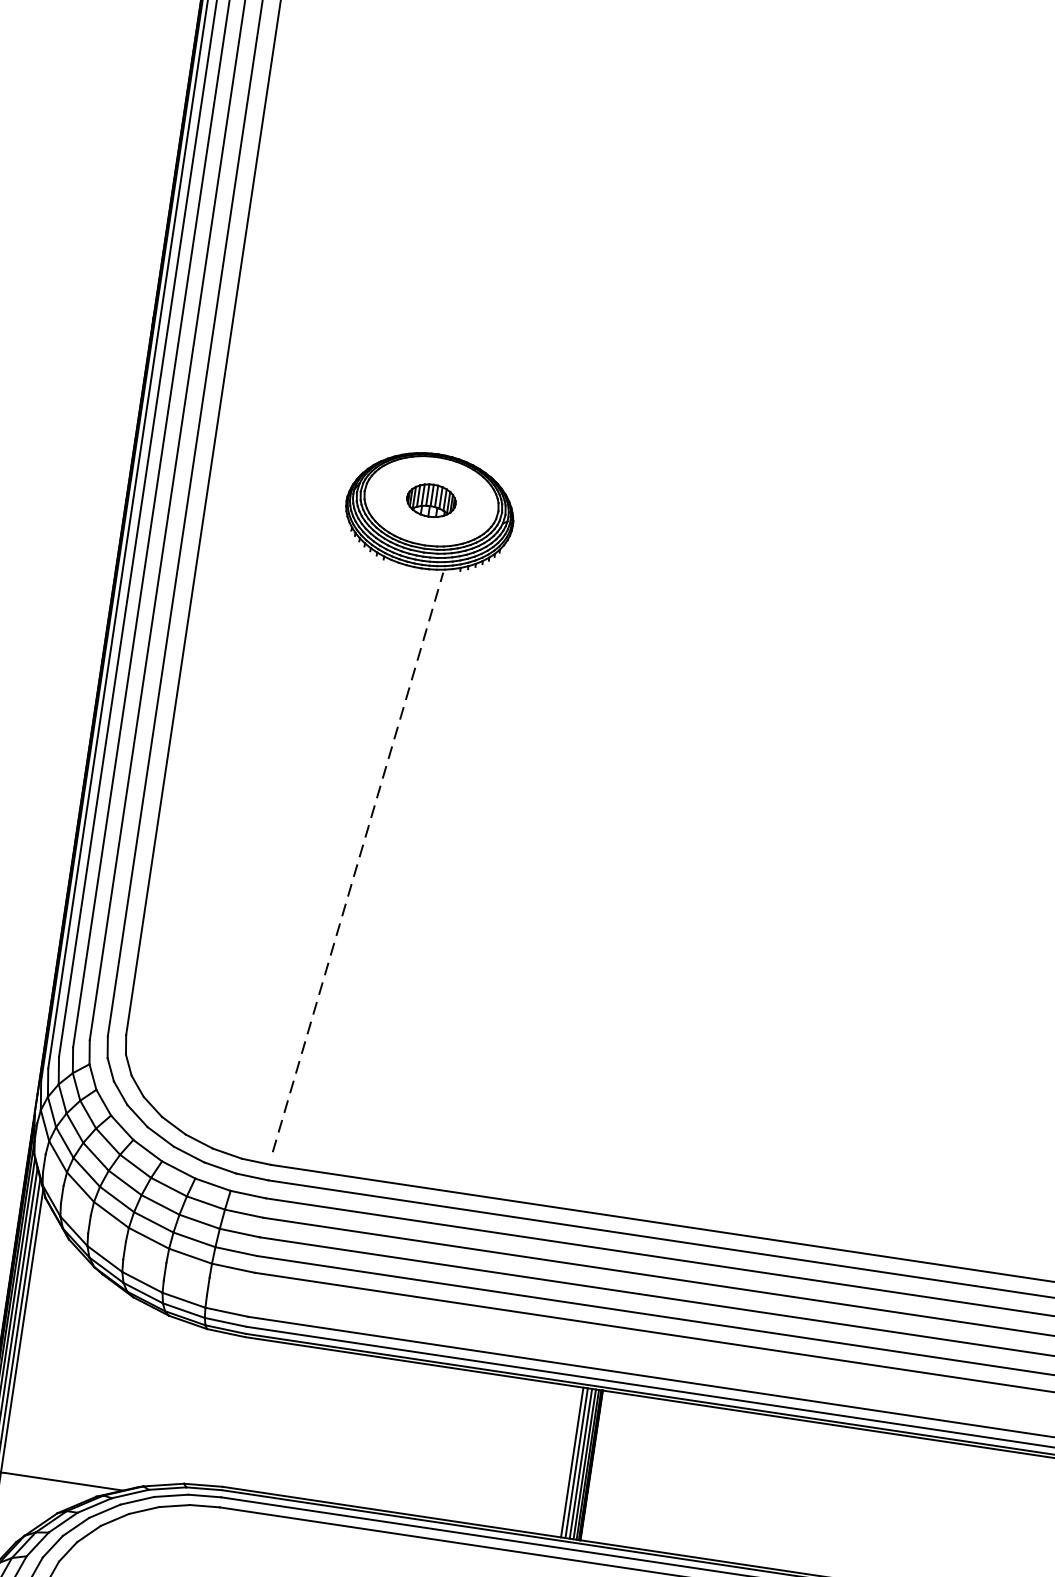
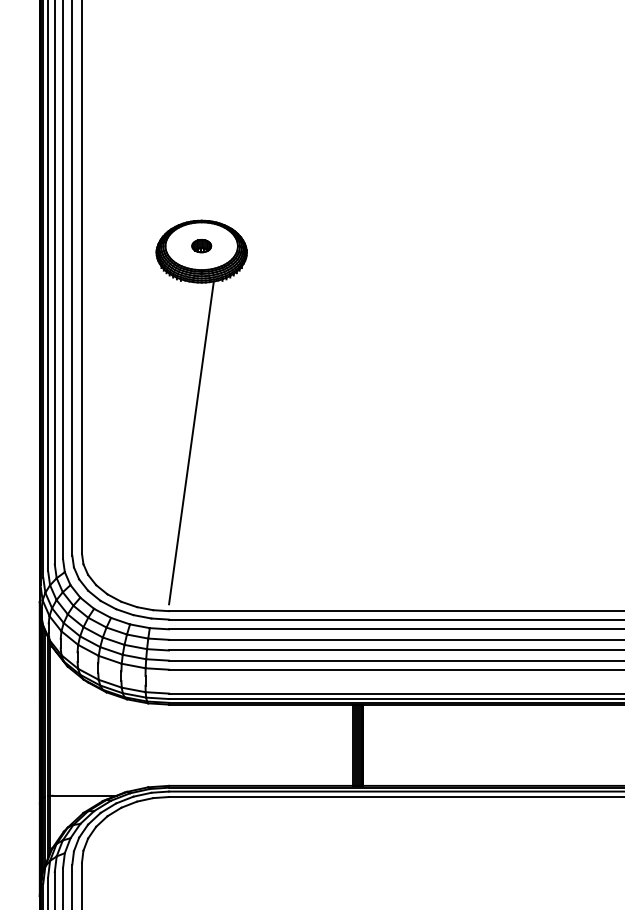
part: (431, 501) -> (201, 246), size x0.71
line: (358, 862) -> (191, 443), dashed -> solid

